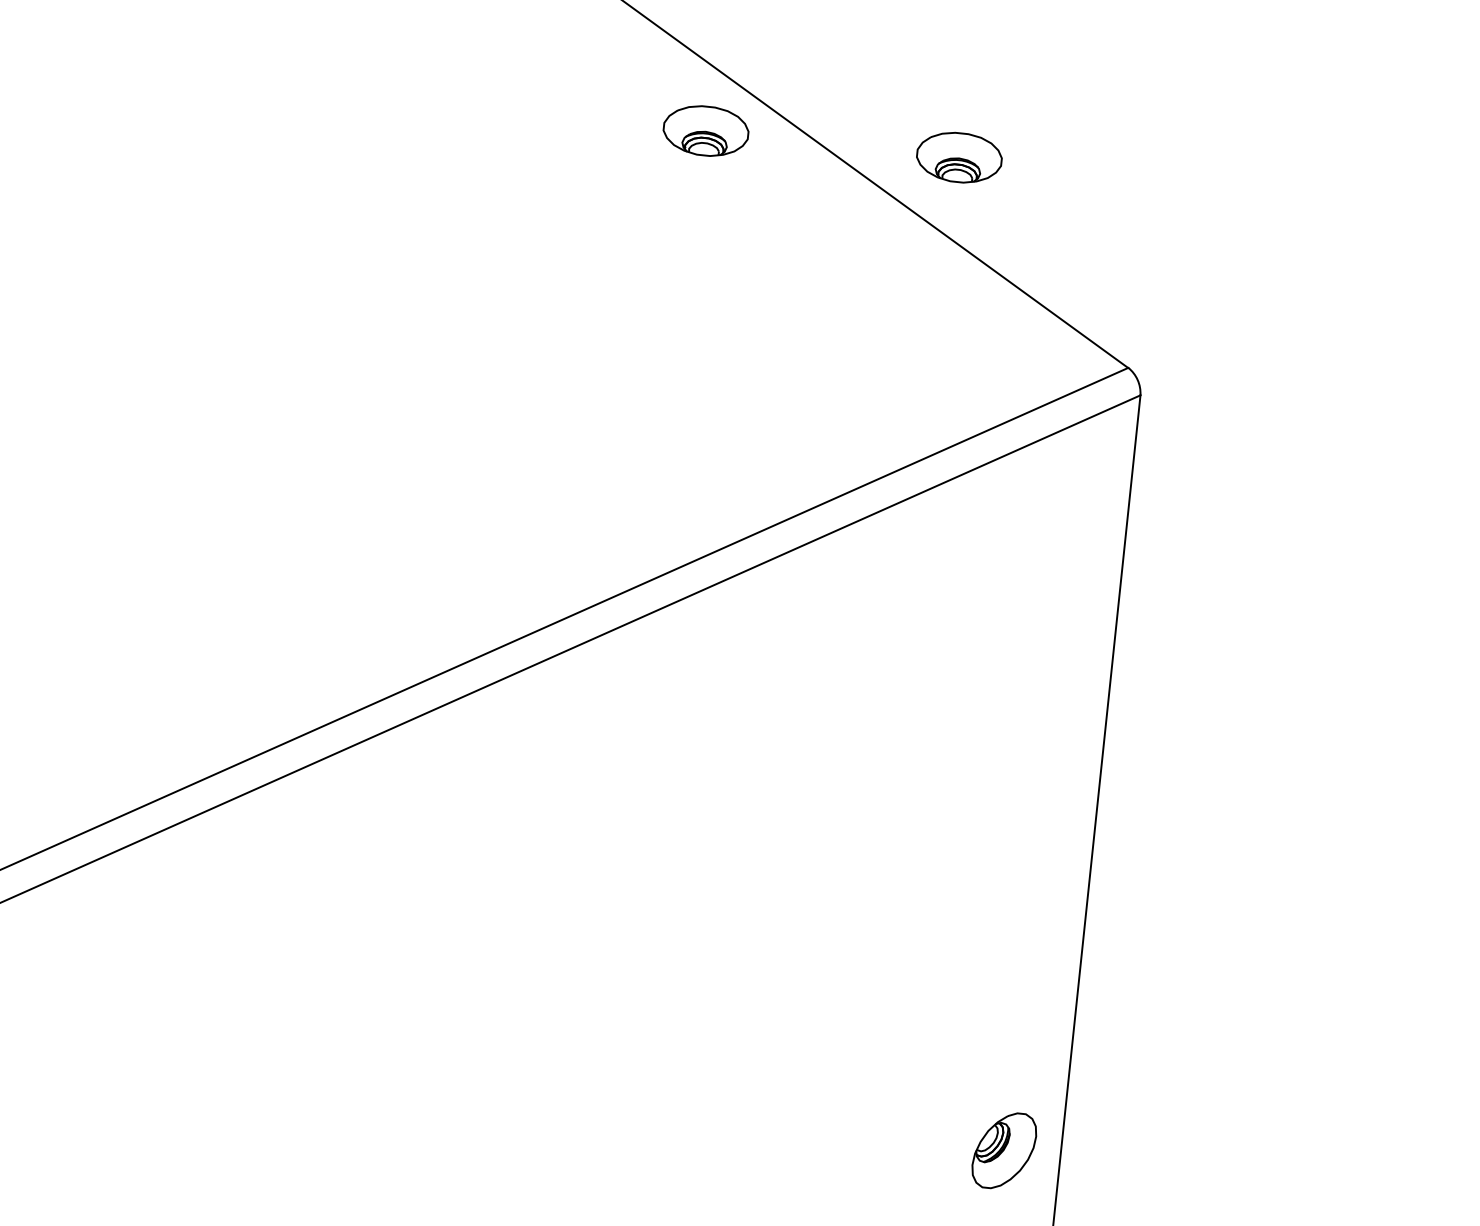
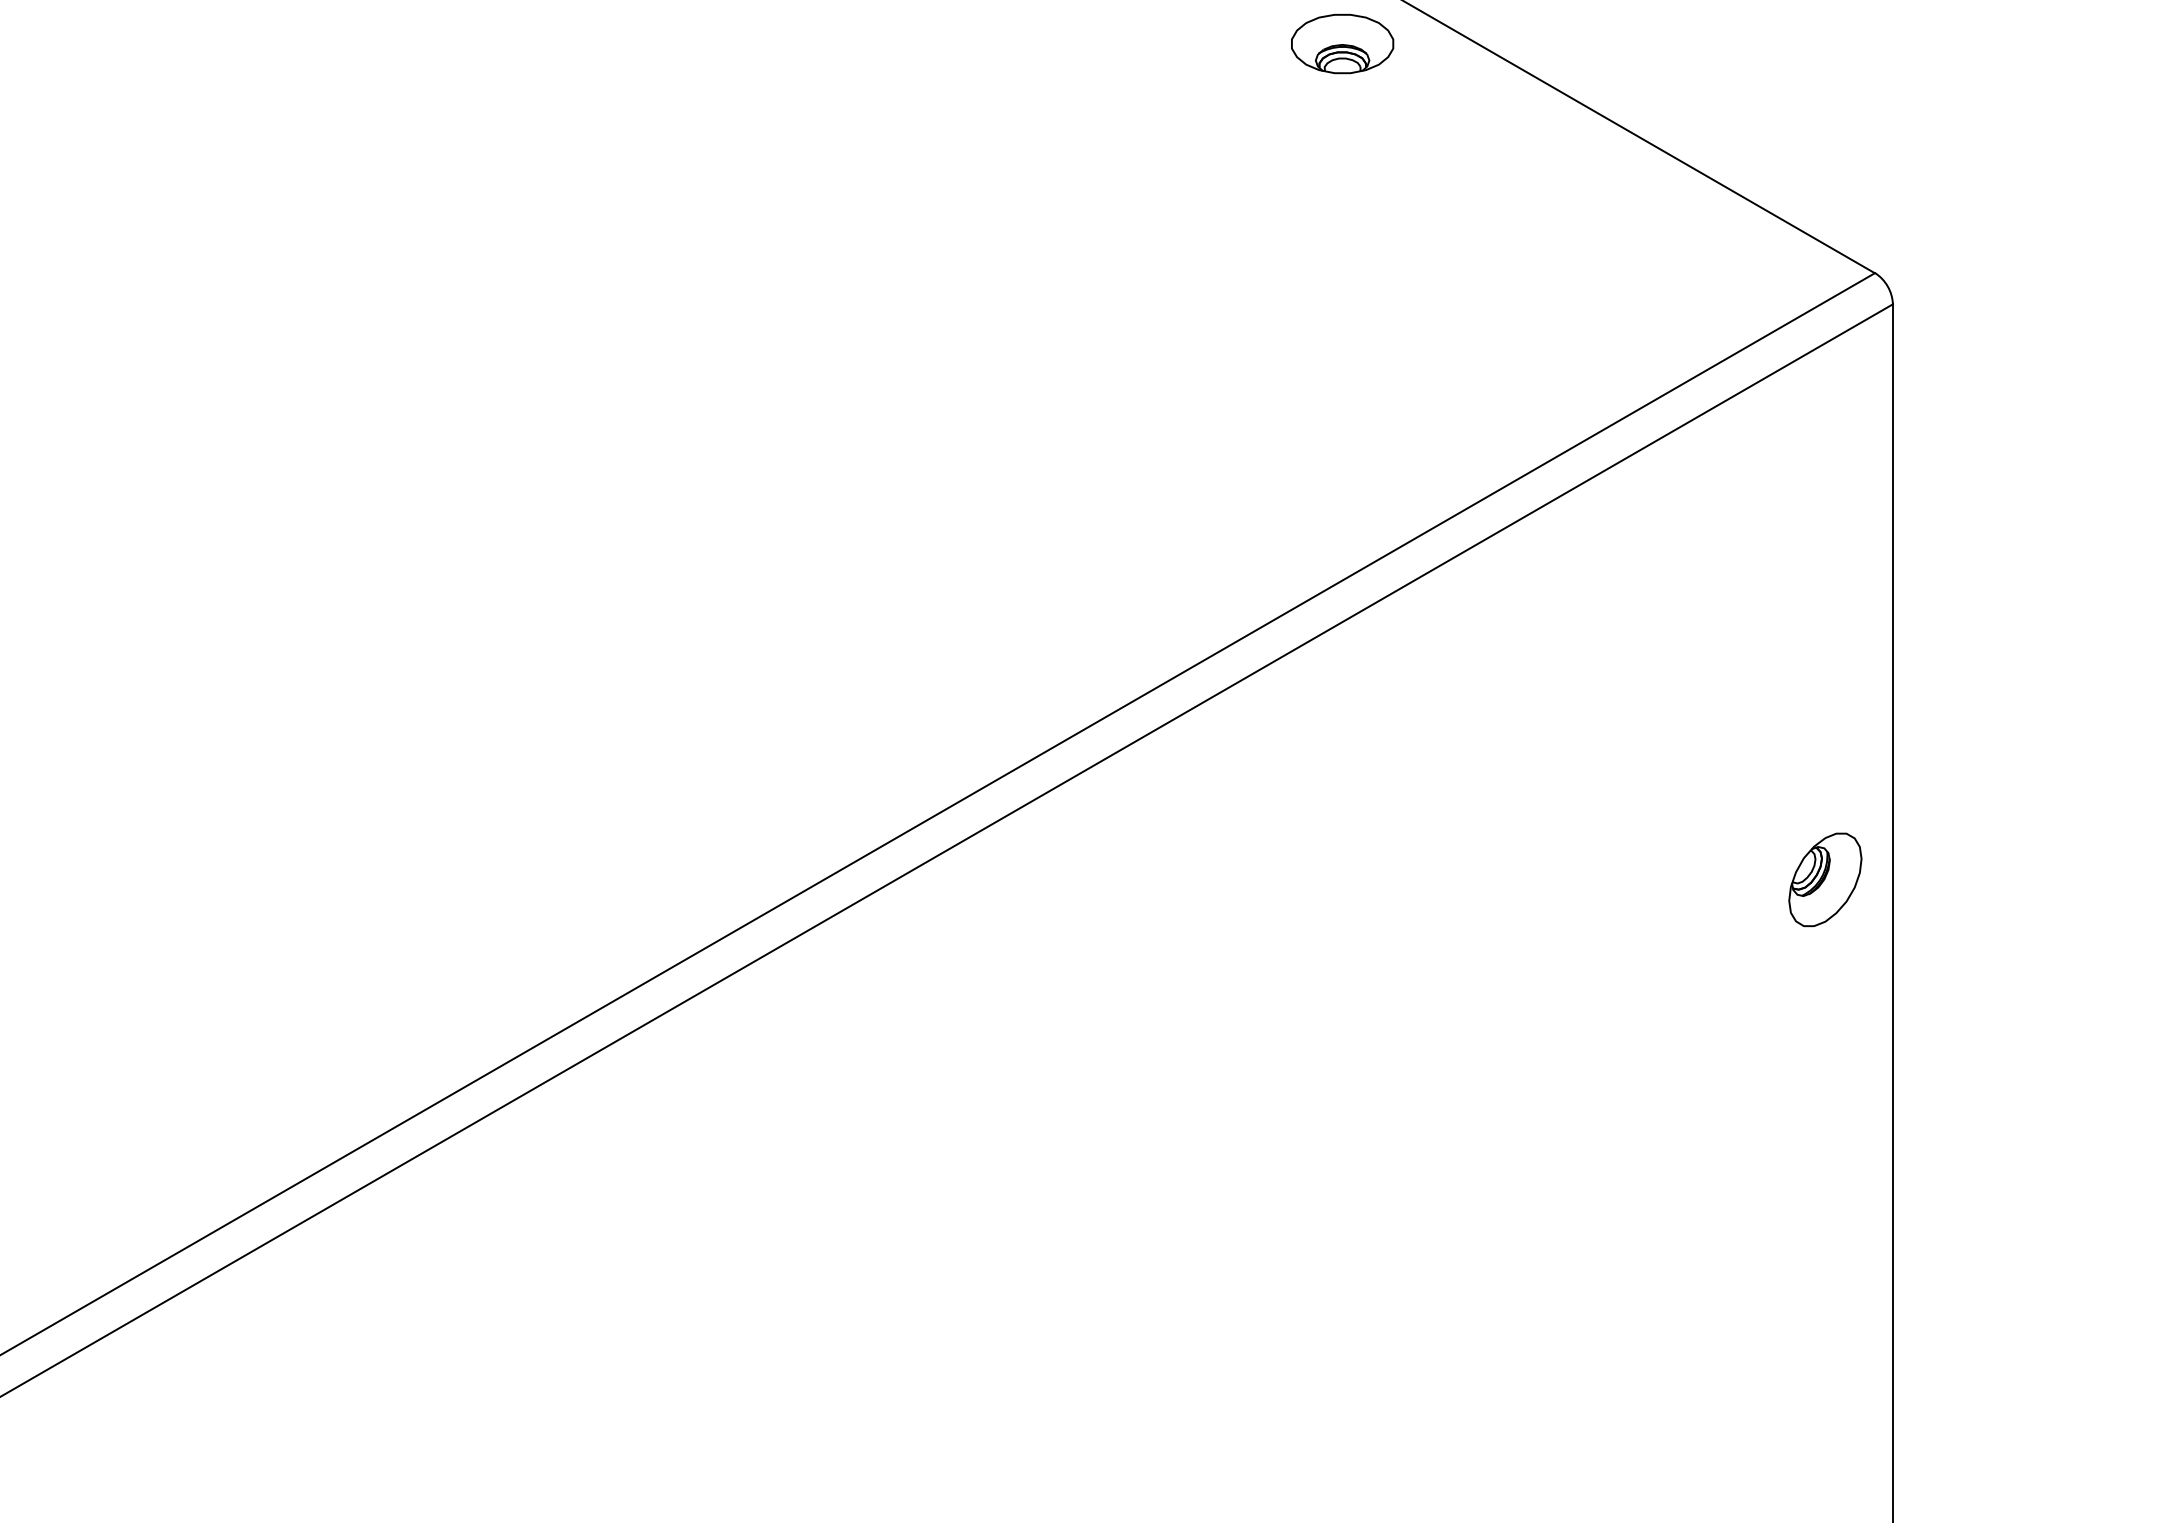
part: (959, 157) -> (1647, 43), removed
part: (1004, 1150) -> (1825, 879), moved

